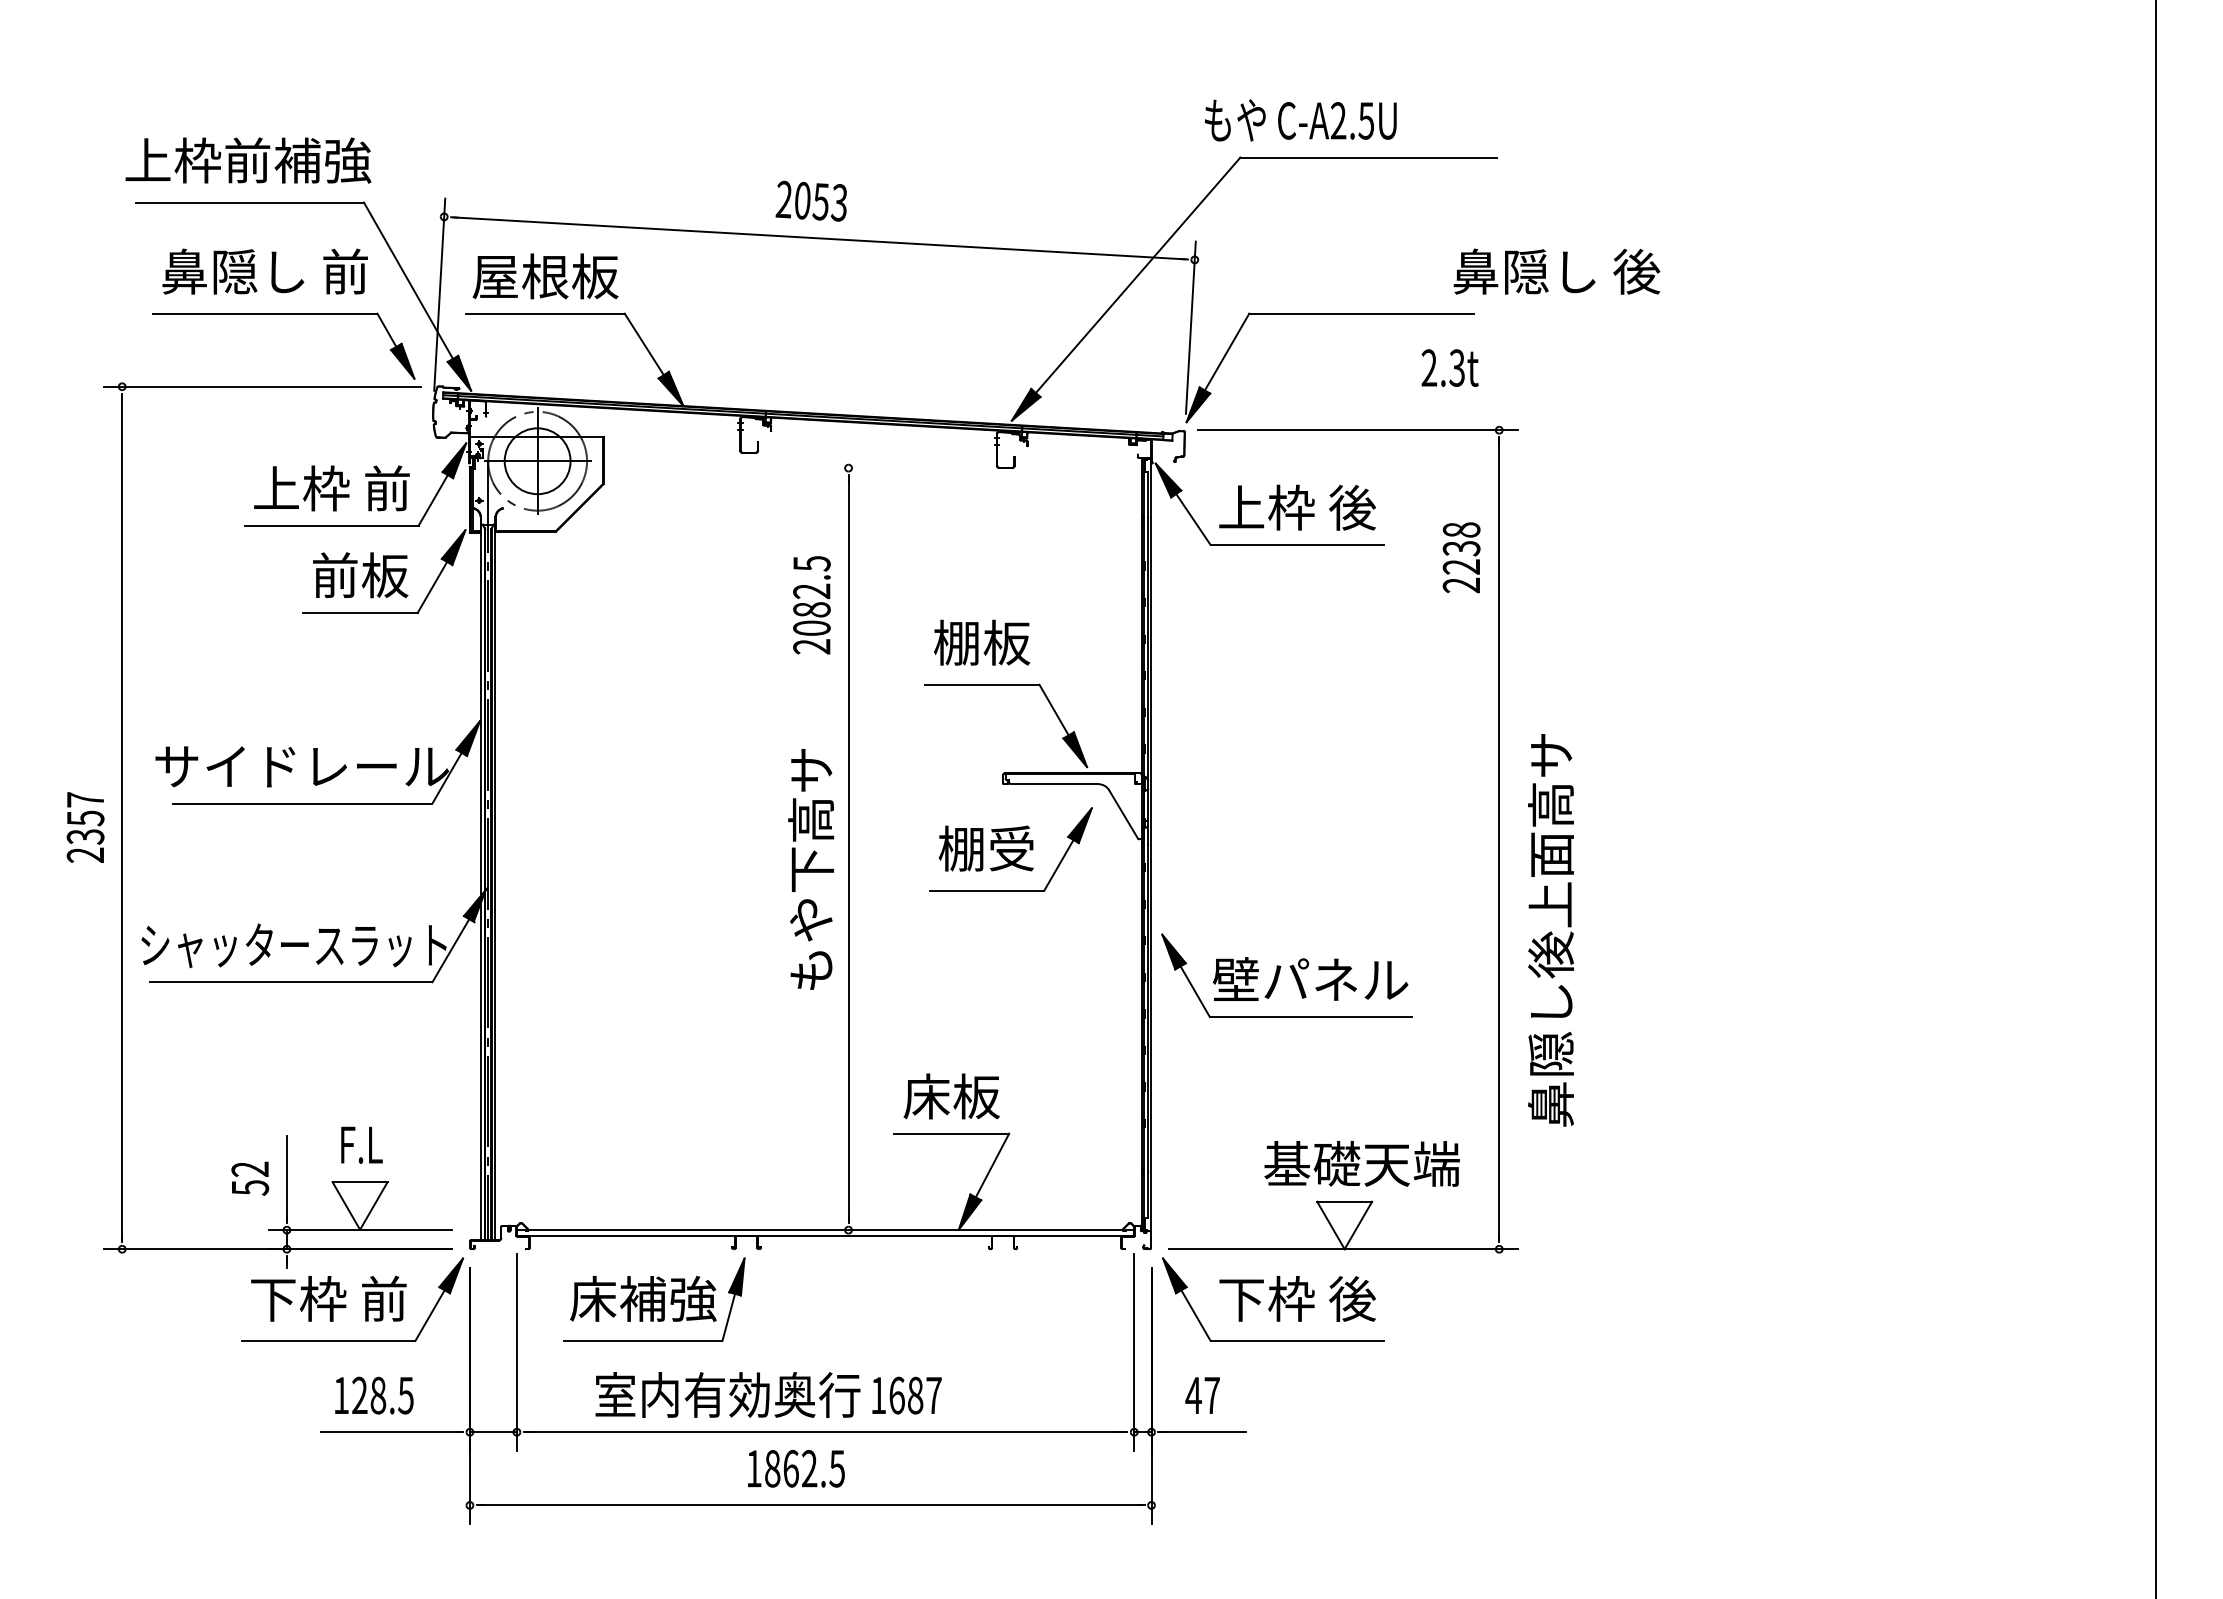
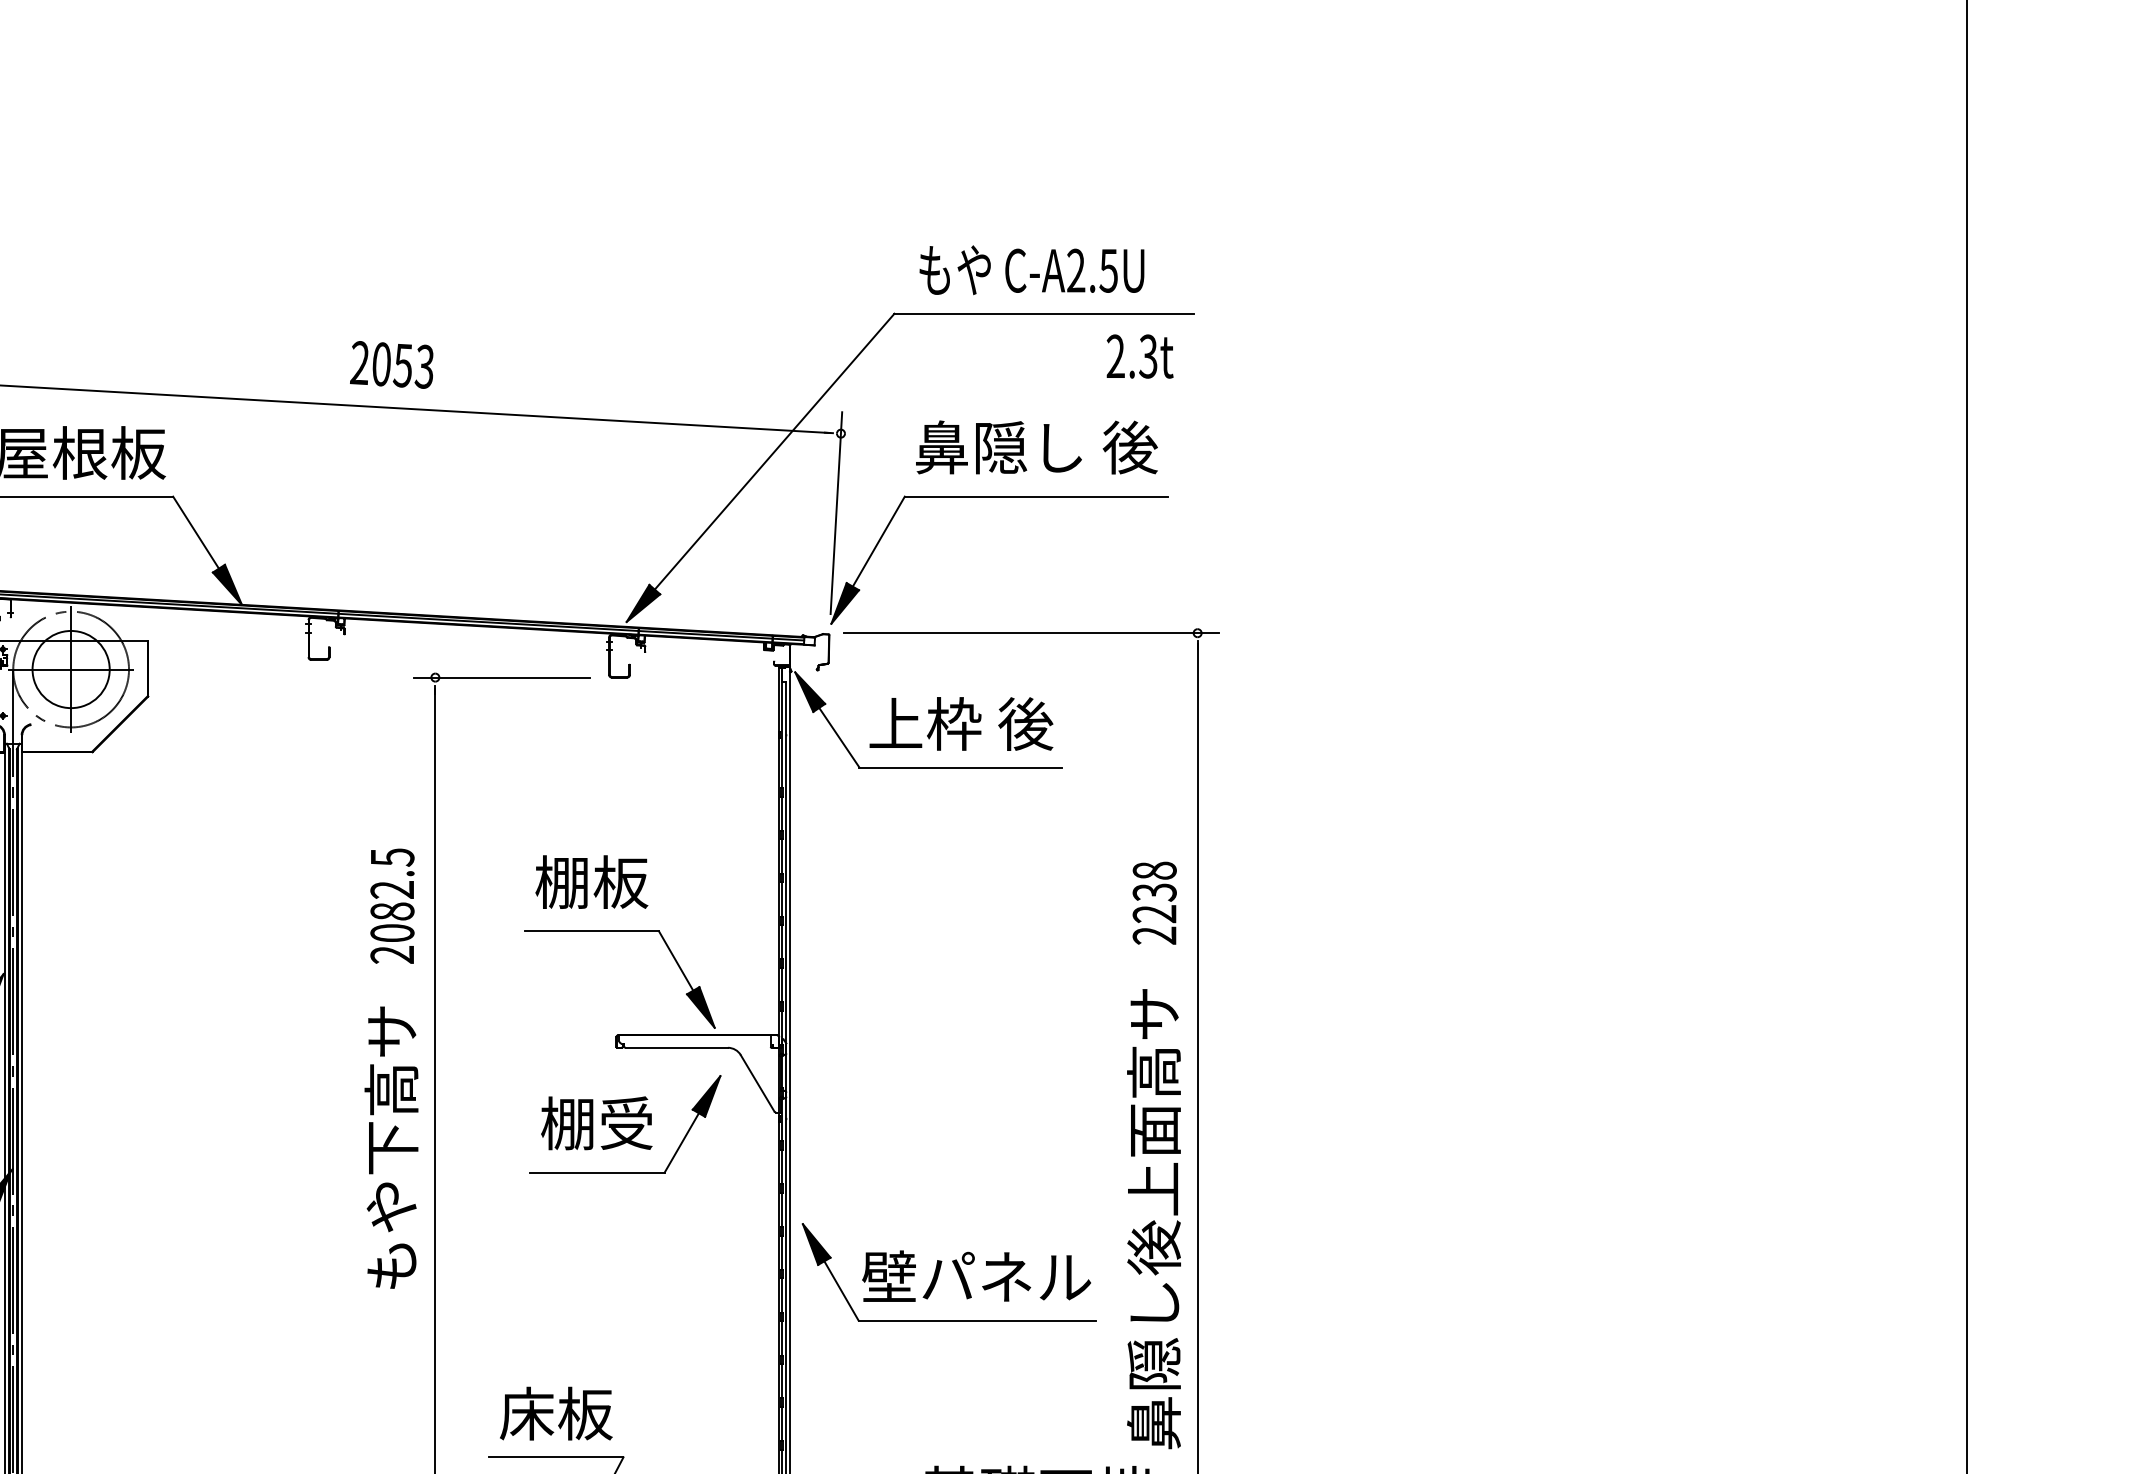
text: (1300, 120) -> (1031, 270), moved
text: (1556, 271) -> (1036, 447), moved
text: (1449, 367) -> (1139, 355), moved
line: (905, 468) -> (502, 678), added
text: (1461, 557) -> (1154, 902), moved
text: (811, 605) -> (391, 906), moved
text: (1550, 930) -> (1153, 1219), moved

